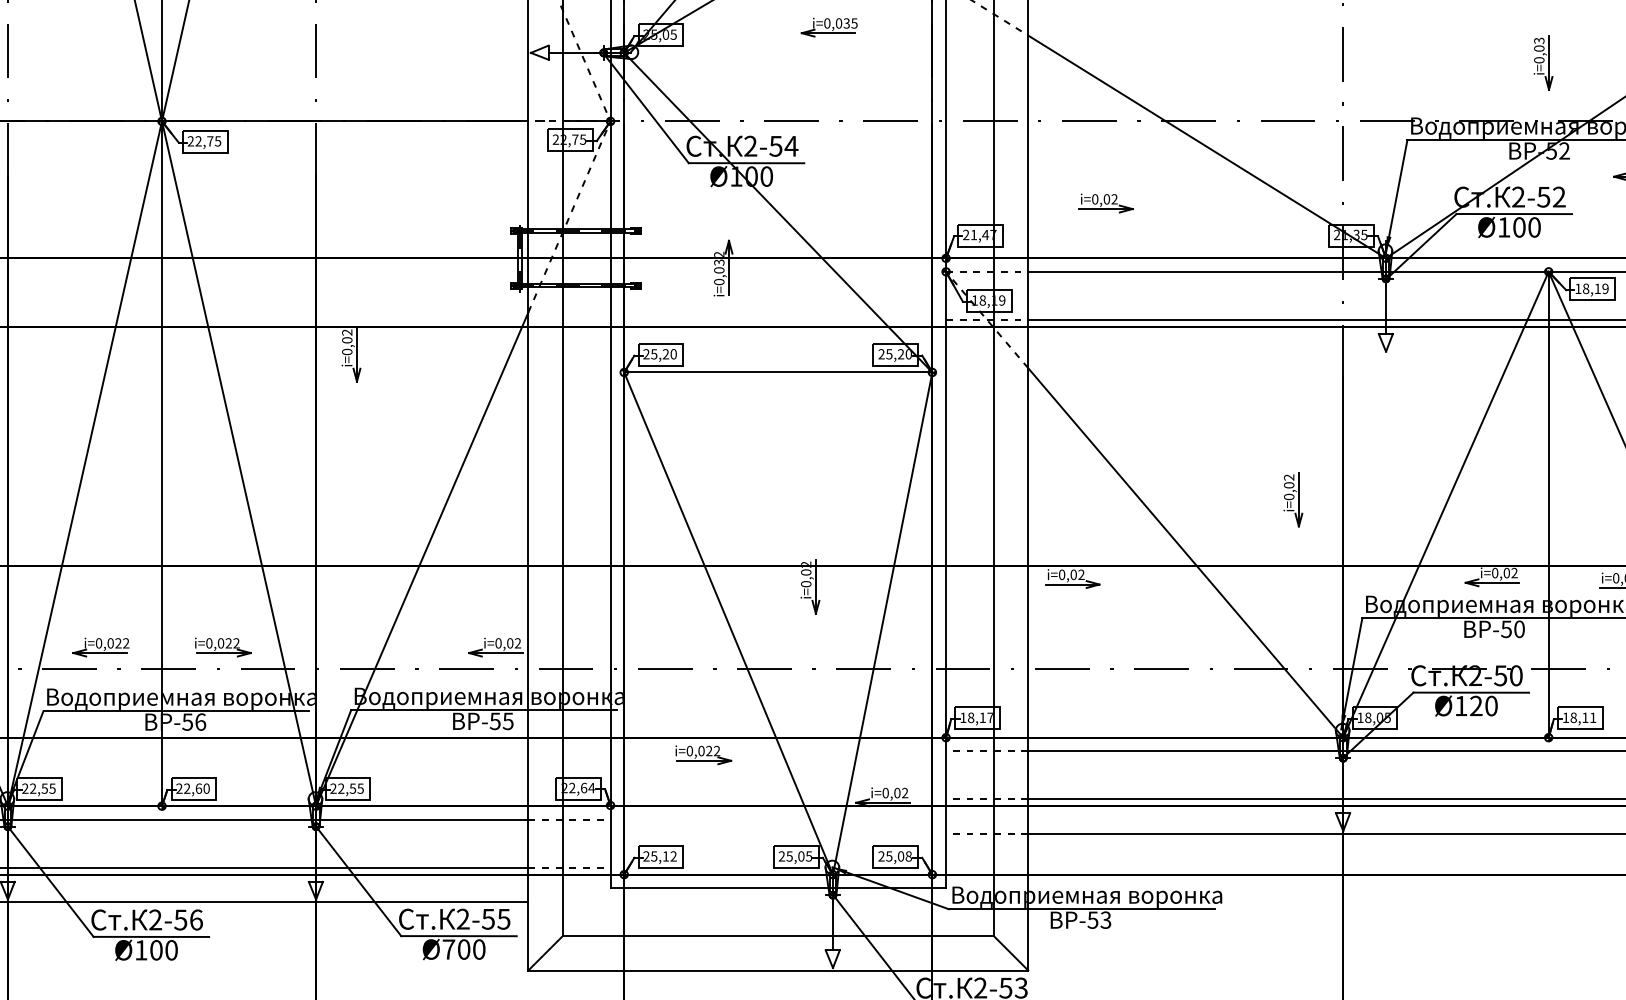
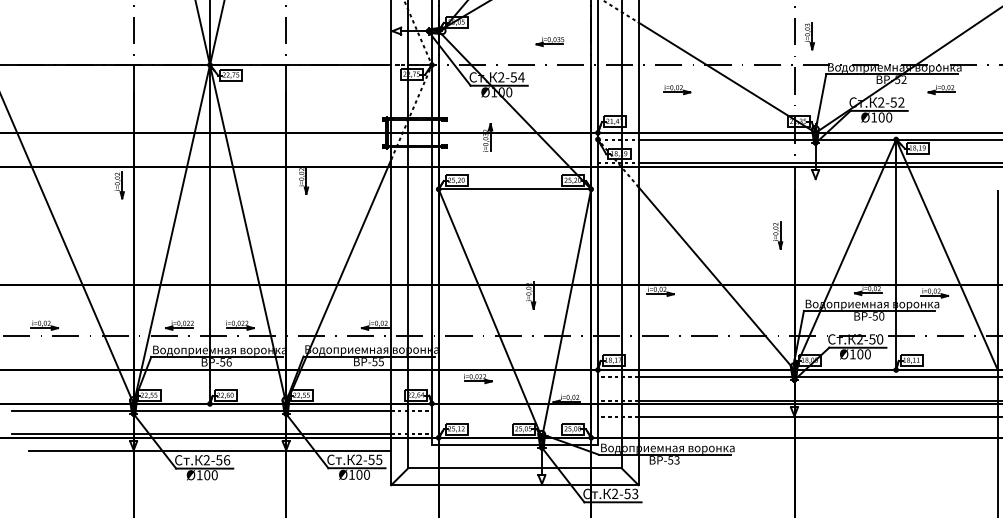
part: (827, 29) -> (549, 42), moved
part: (1543, 63) -> (809, 36), moved
part: (1106, 205) -> (677, 90), moved
part: (1294, 500) -> (778, 235), moved
text: (1476, 706) -> (860, 354), Ø120 -> Ø100
text: (447, 948) -> (351, 474), Ø700 -> Ø100

